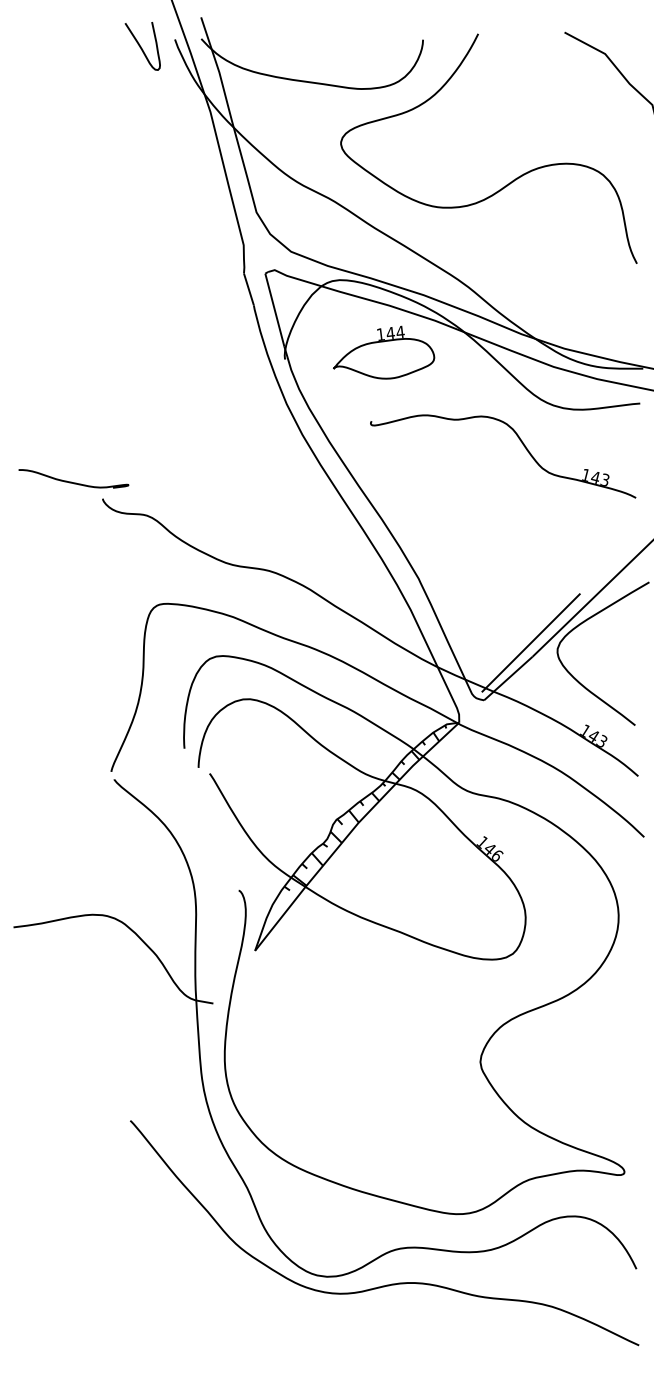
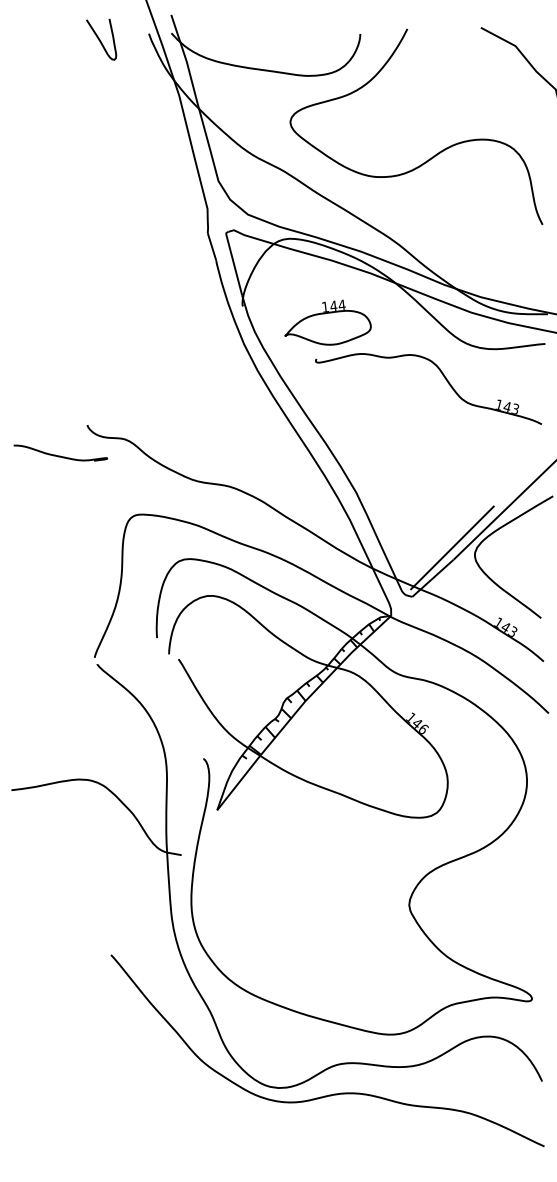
curve: (141, 46) -> (100, 39), moved
part: (383, 352) -> (327, 322), moved
curve: (73, 481) -> (60, 455), moved

